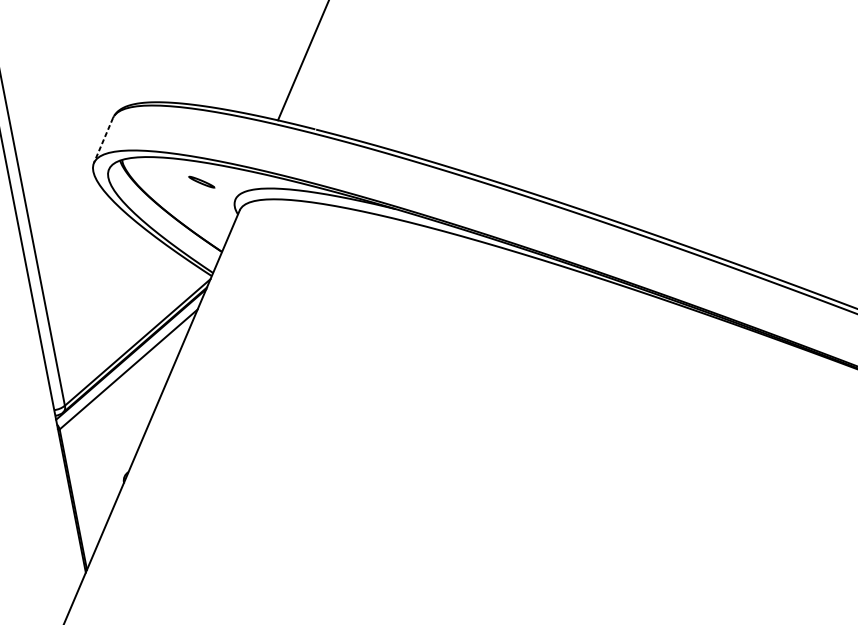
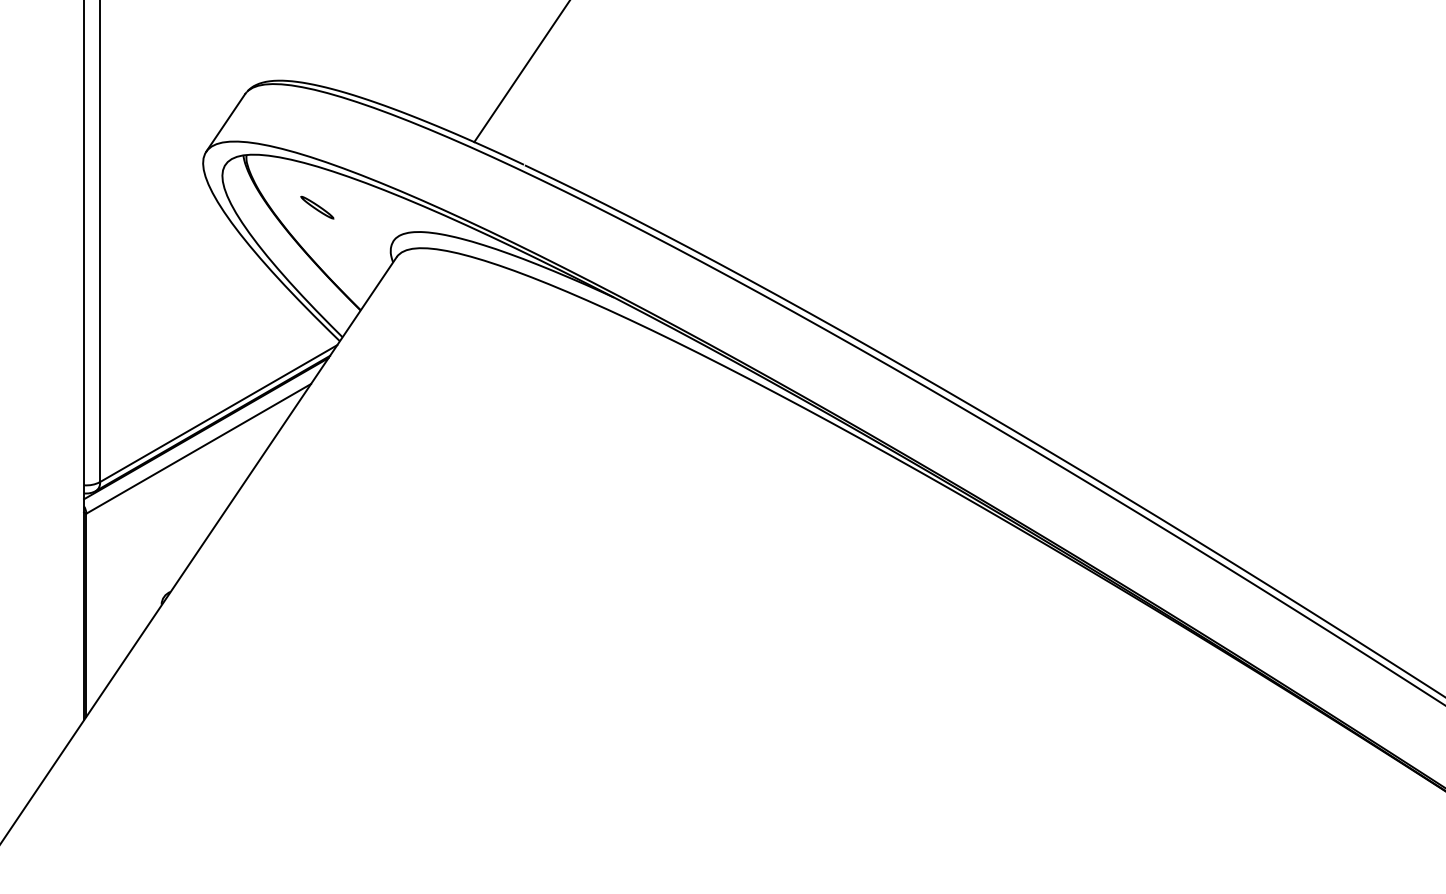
line: (103, 140) -> (225, 122), dashed -> solid
part: (201, 182) -> (317, 207), moved

